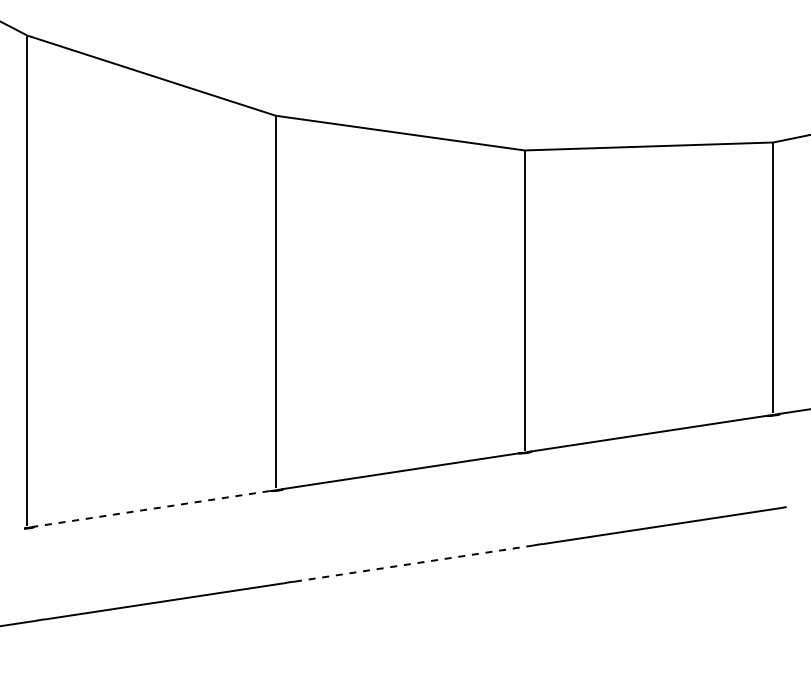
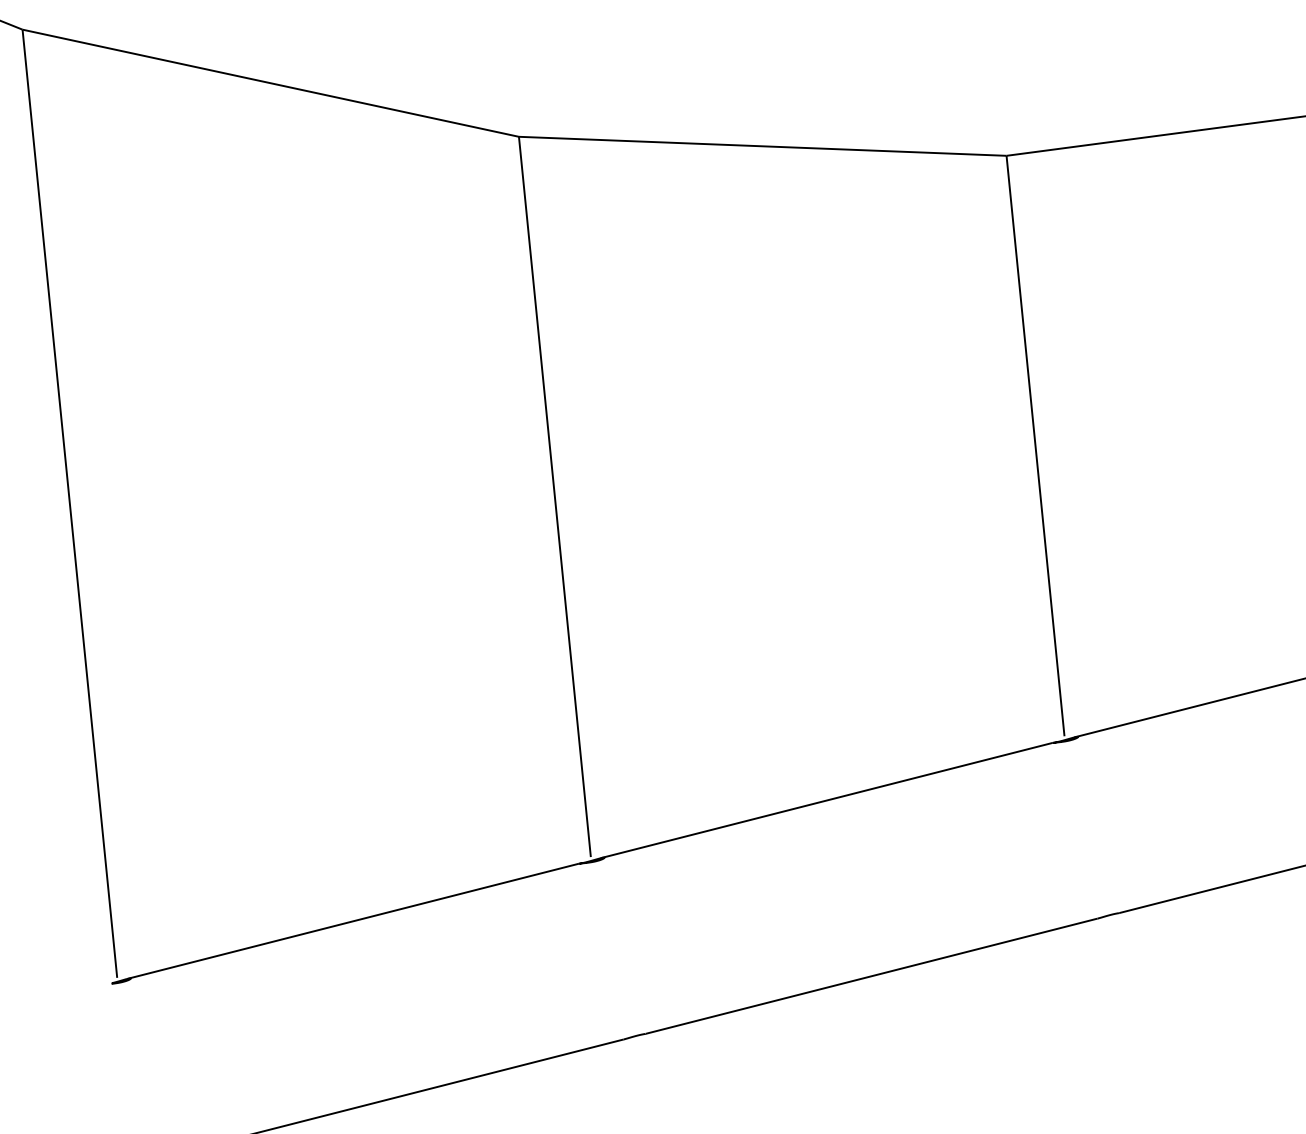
line: (150, 509) -> (352, 922), dashed -> solid
line: (413, 563) -> (871, 975), dashed -> solid

